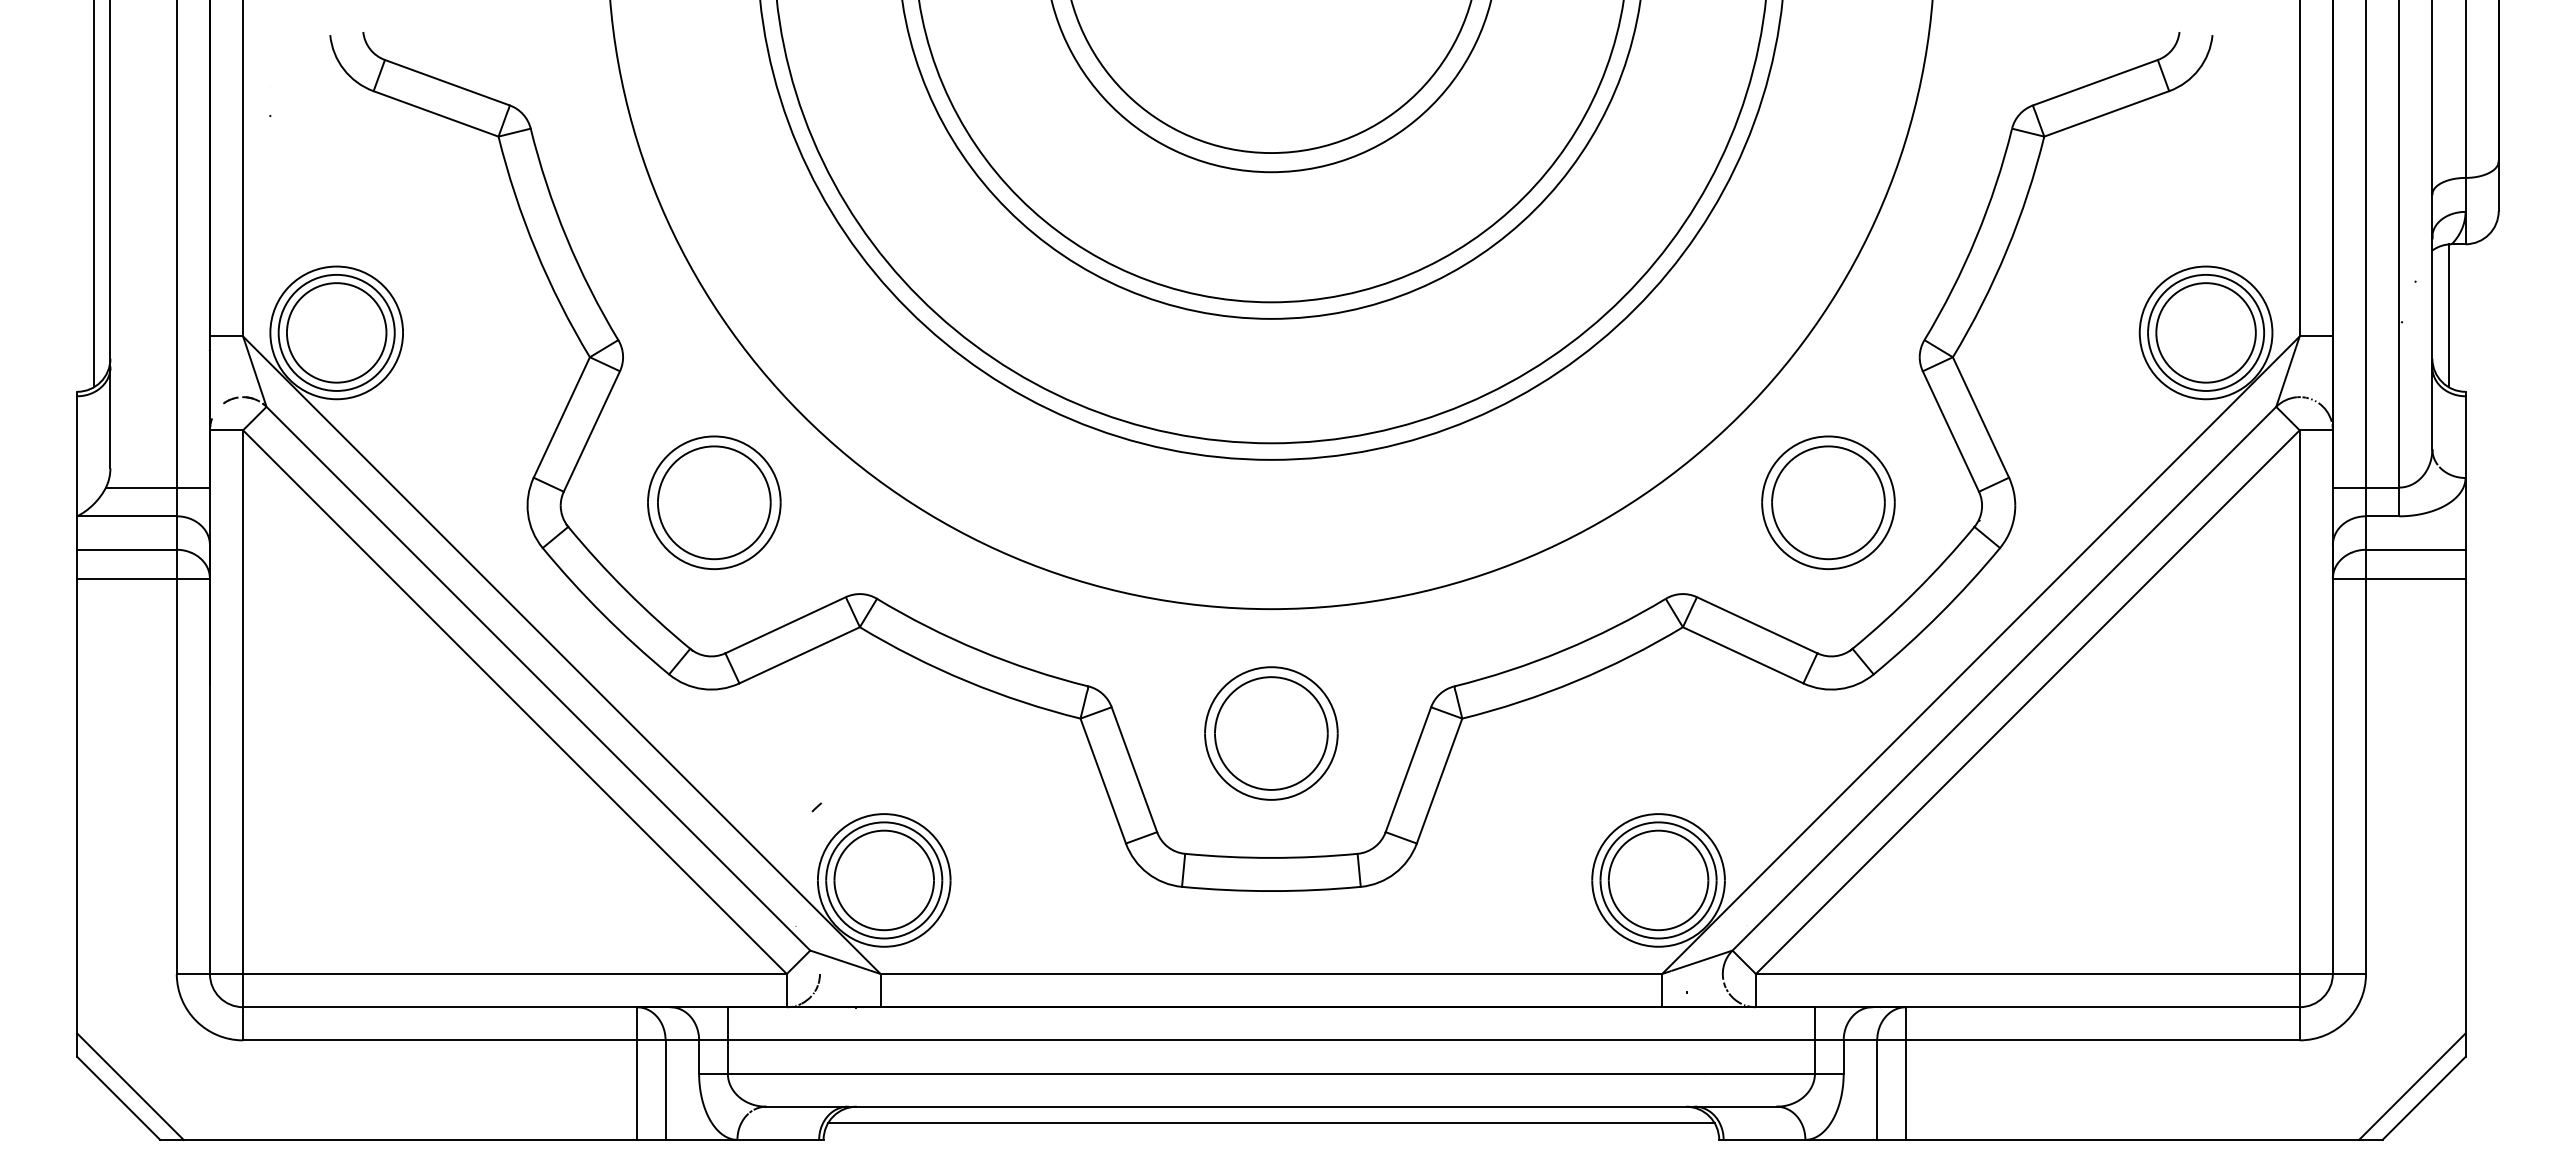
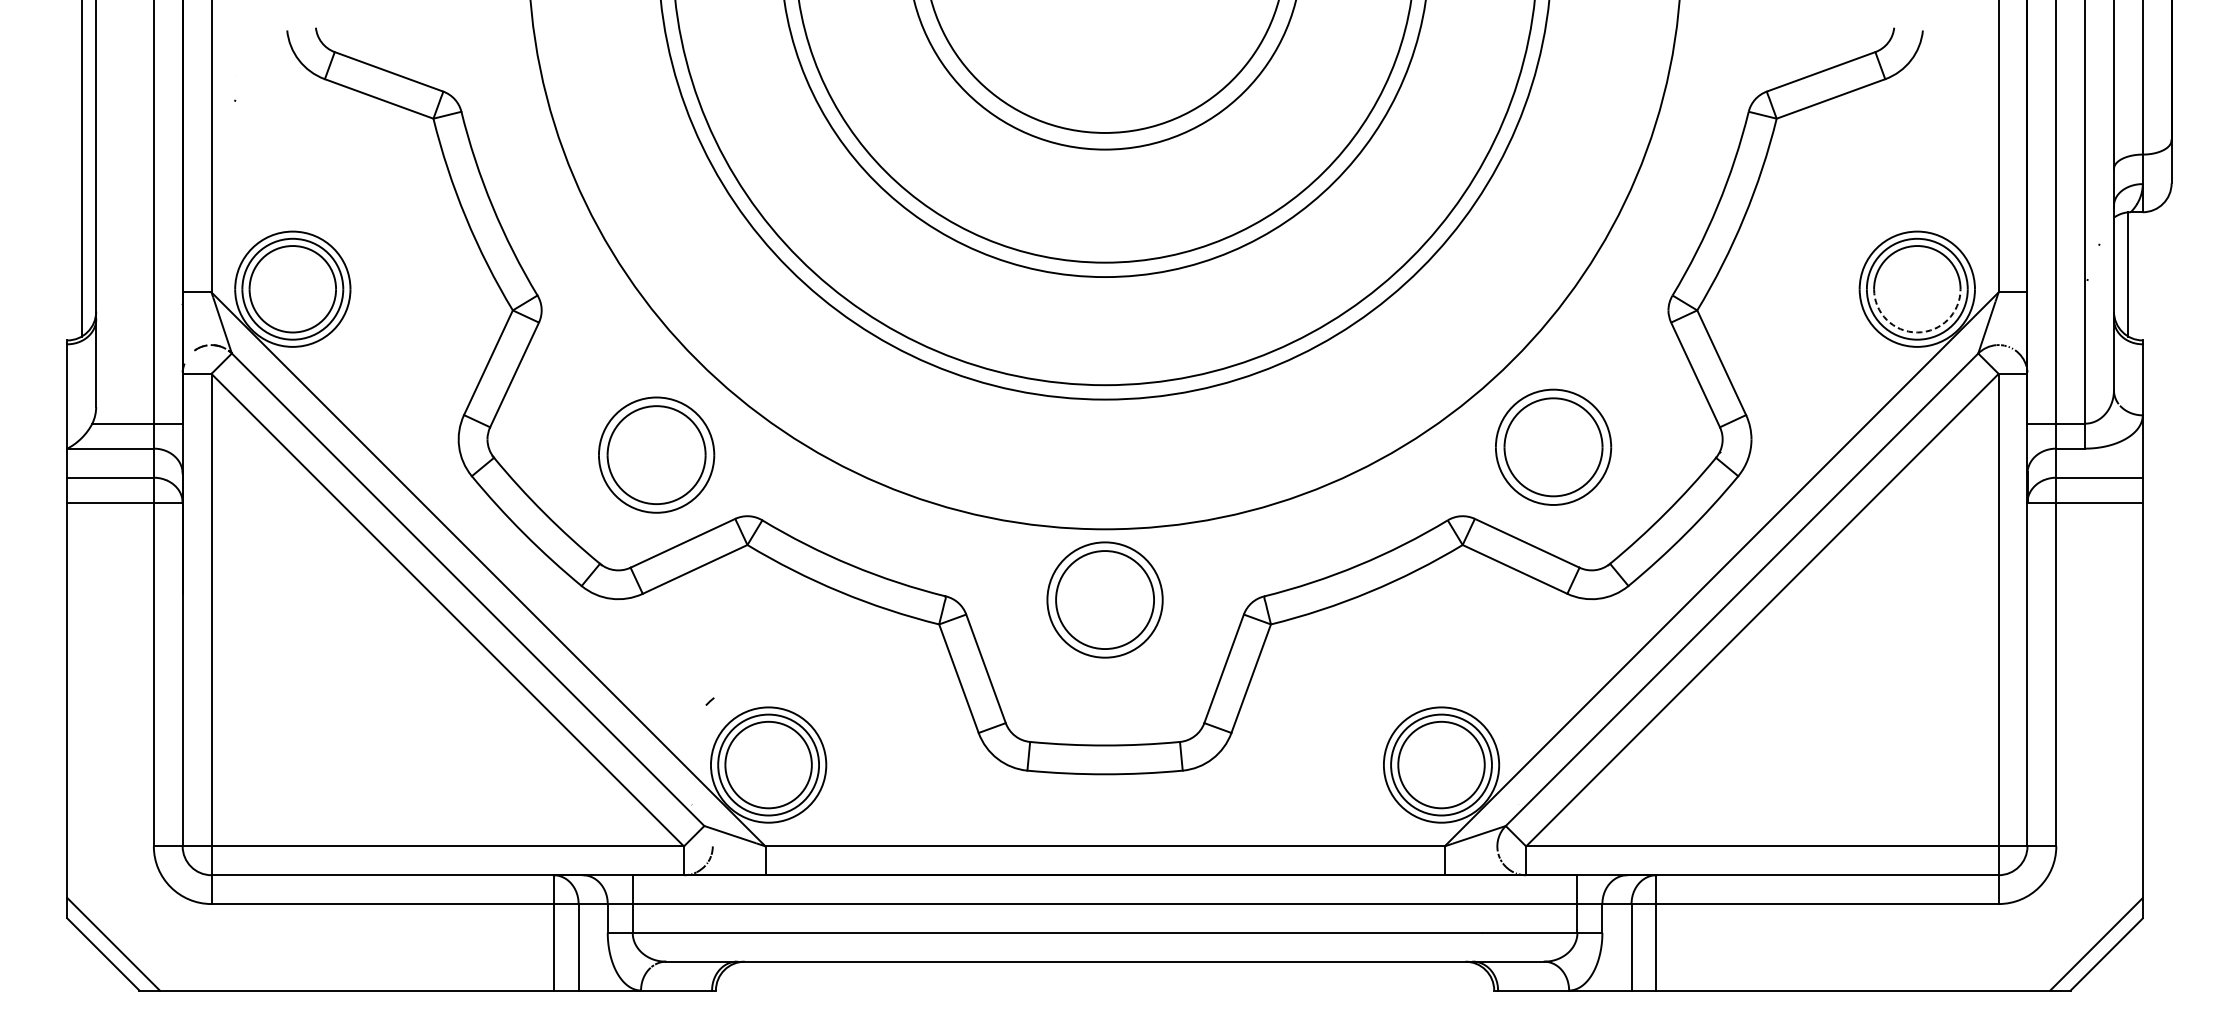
arc: (2206, 382) -> (1917, 332), solid -> dashed
part: (714, 502) -> (656, 454), moved
part: (1828, 502) -> (1553, 447), moved
part: (1271, 733) -> (1105, 600), moved
line: (1271, 1123) -> (1105, 976), removed

